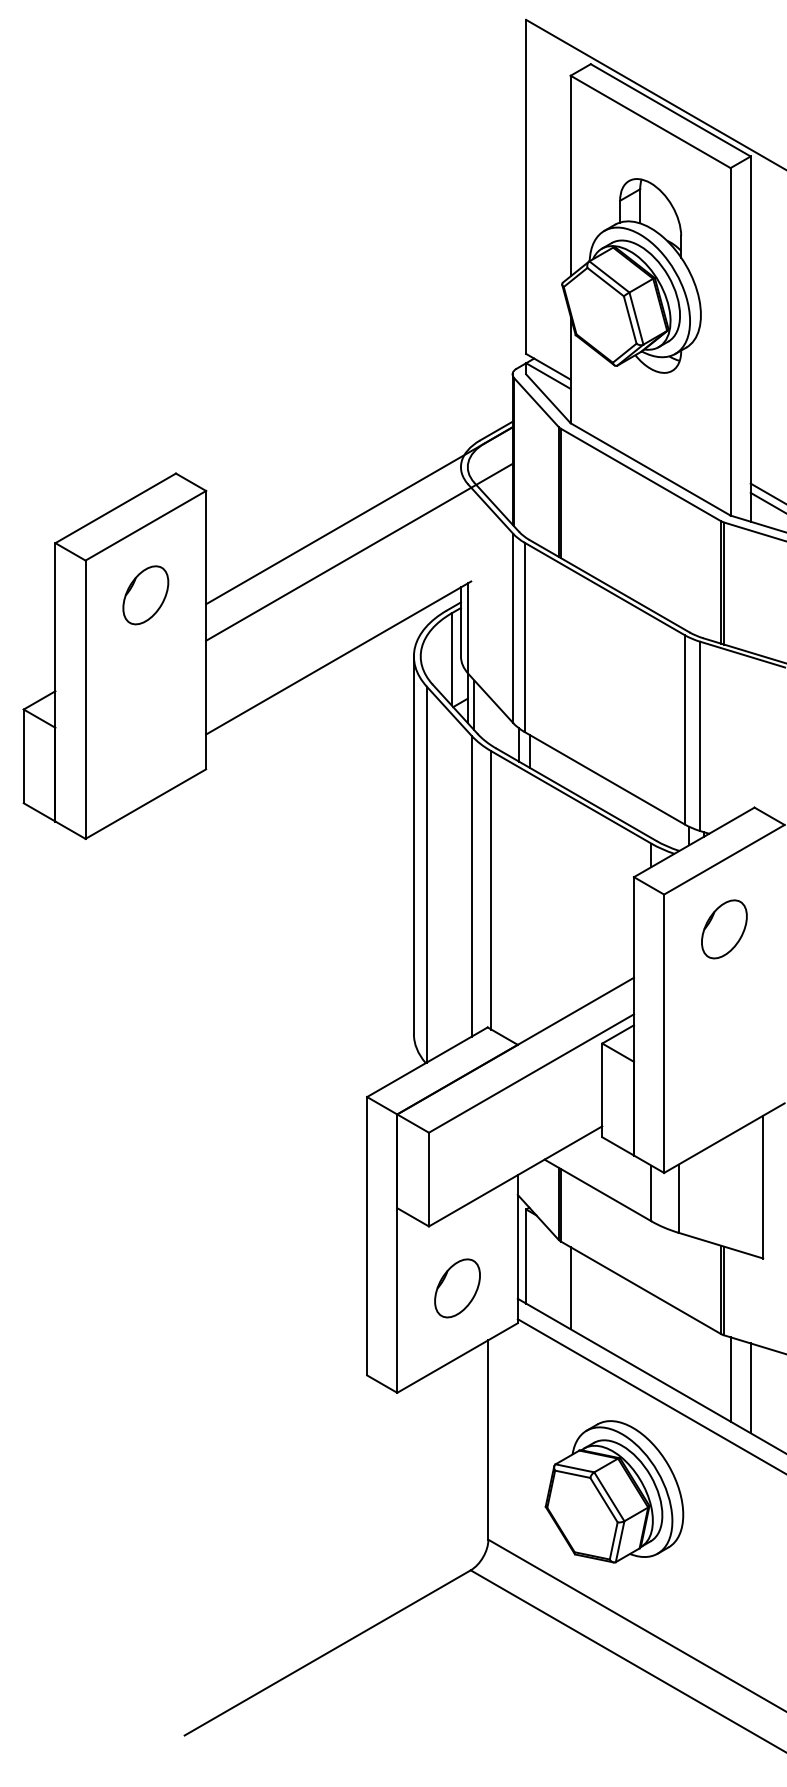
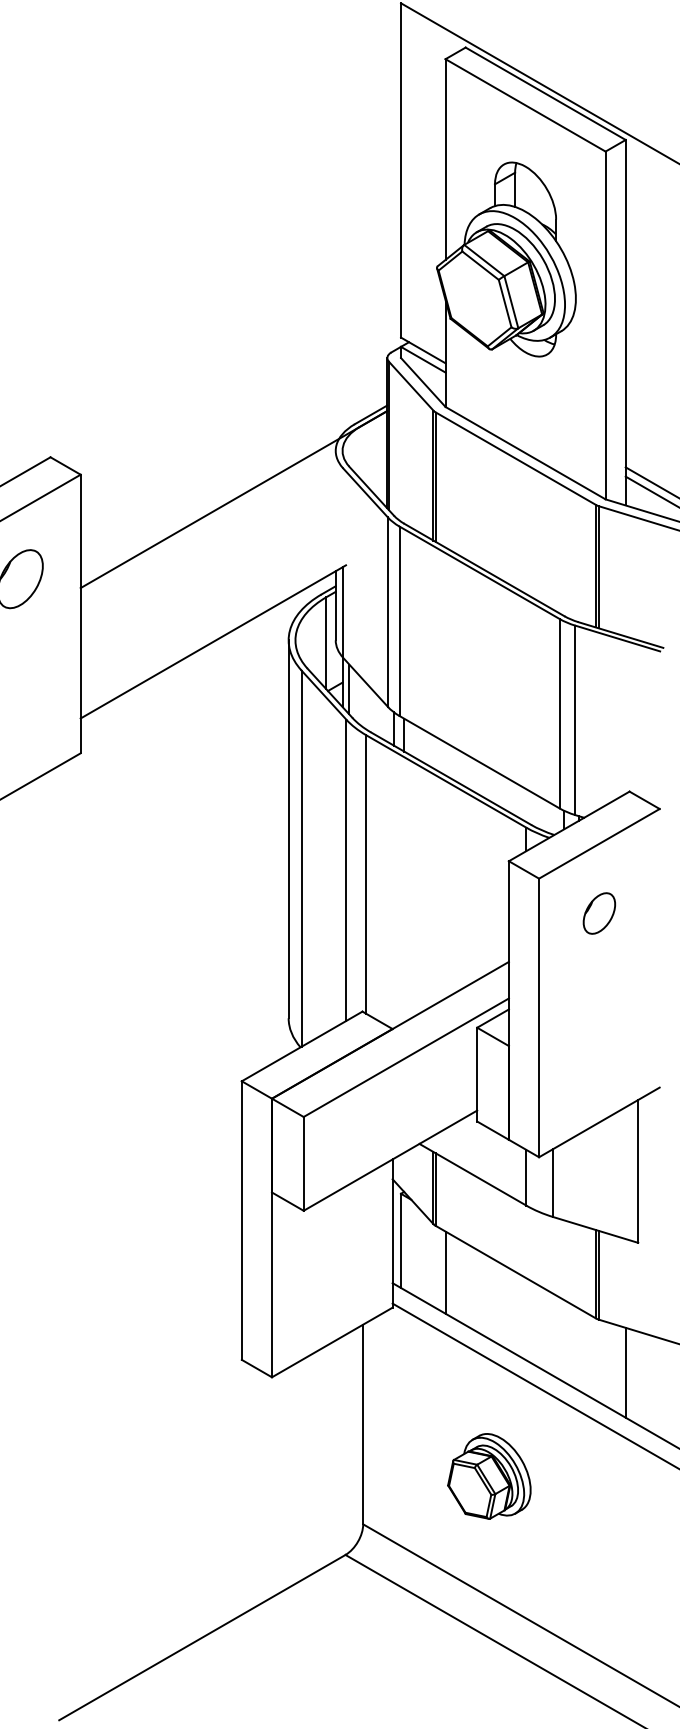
line: (359, 551) -> (234, 535), removed
part: (724, 929) -> (599, 913), size x0.7
part: (457, 1288) -> (332, 1272), removed
line: (730, 1379) -> (605, 1363), removed
part: (614, 1491) -> (489, 1476), size x0.6

